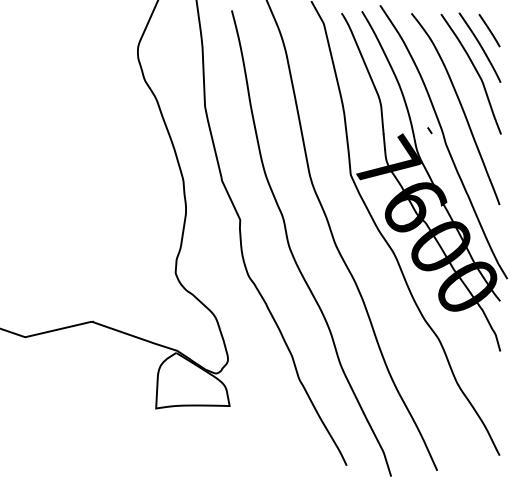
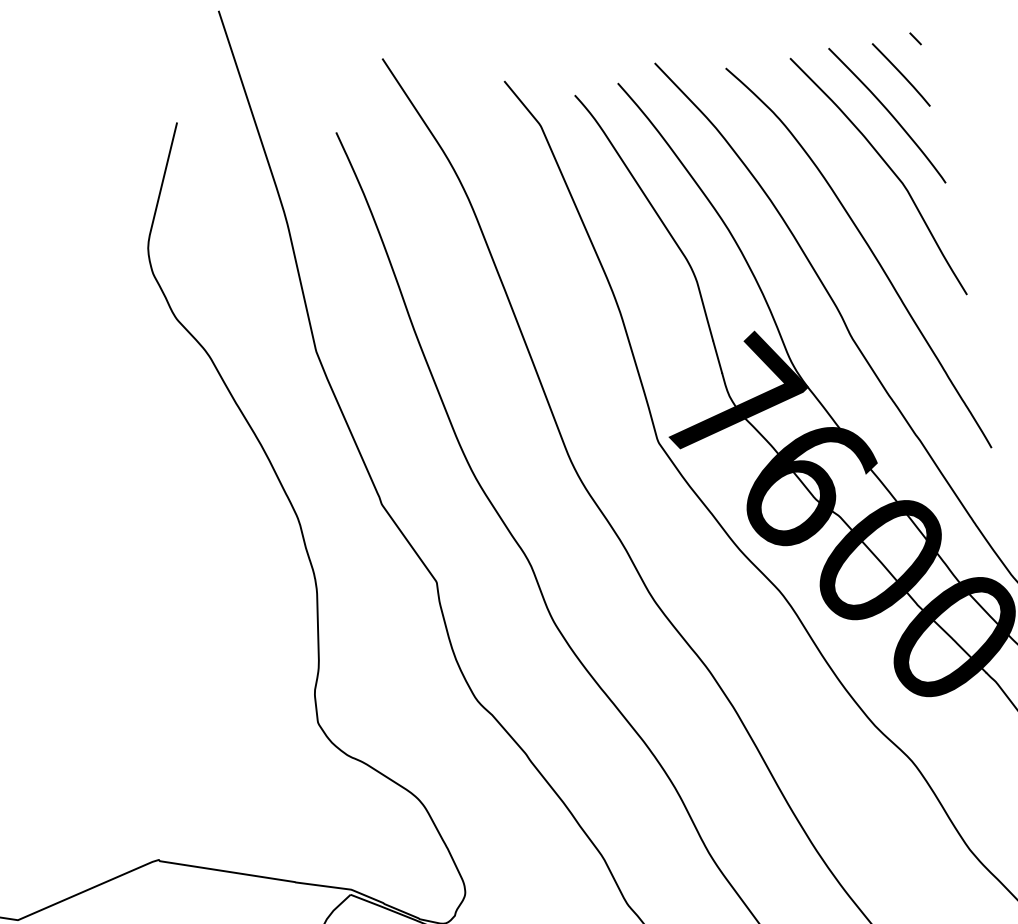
line: (429, 130) -> (914, 38), moved

